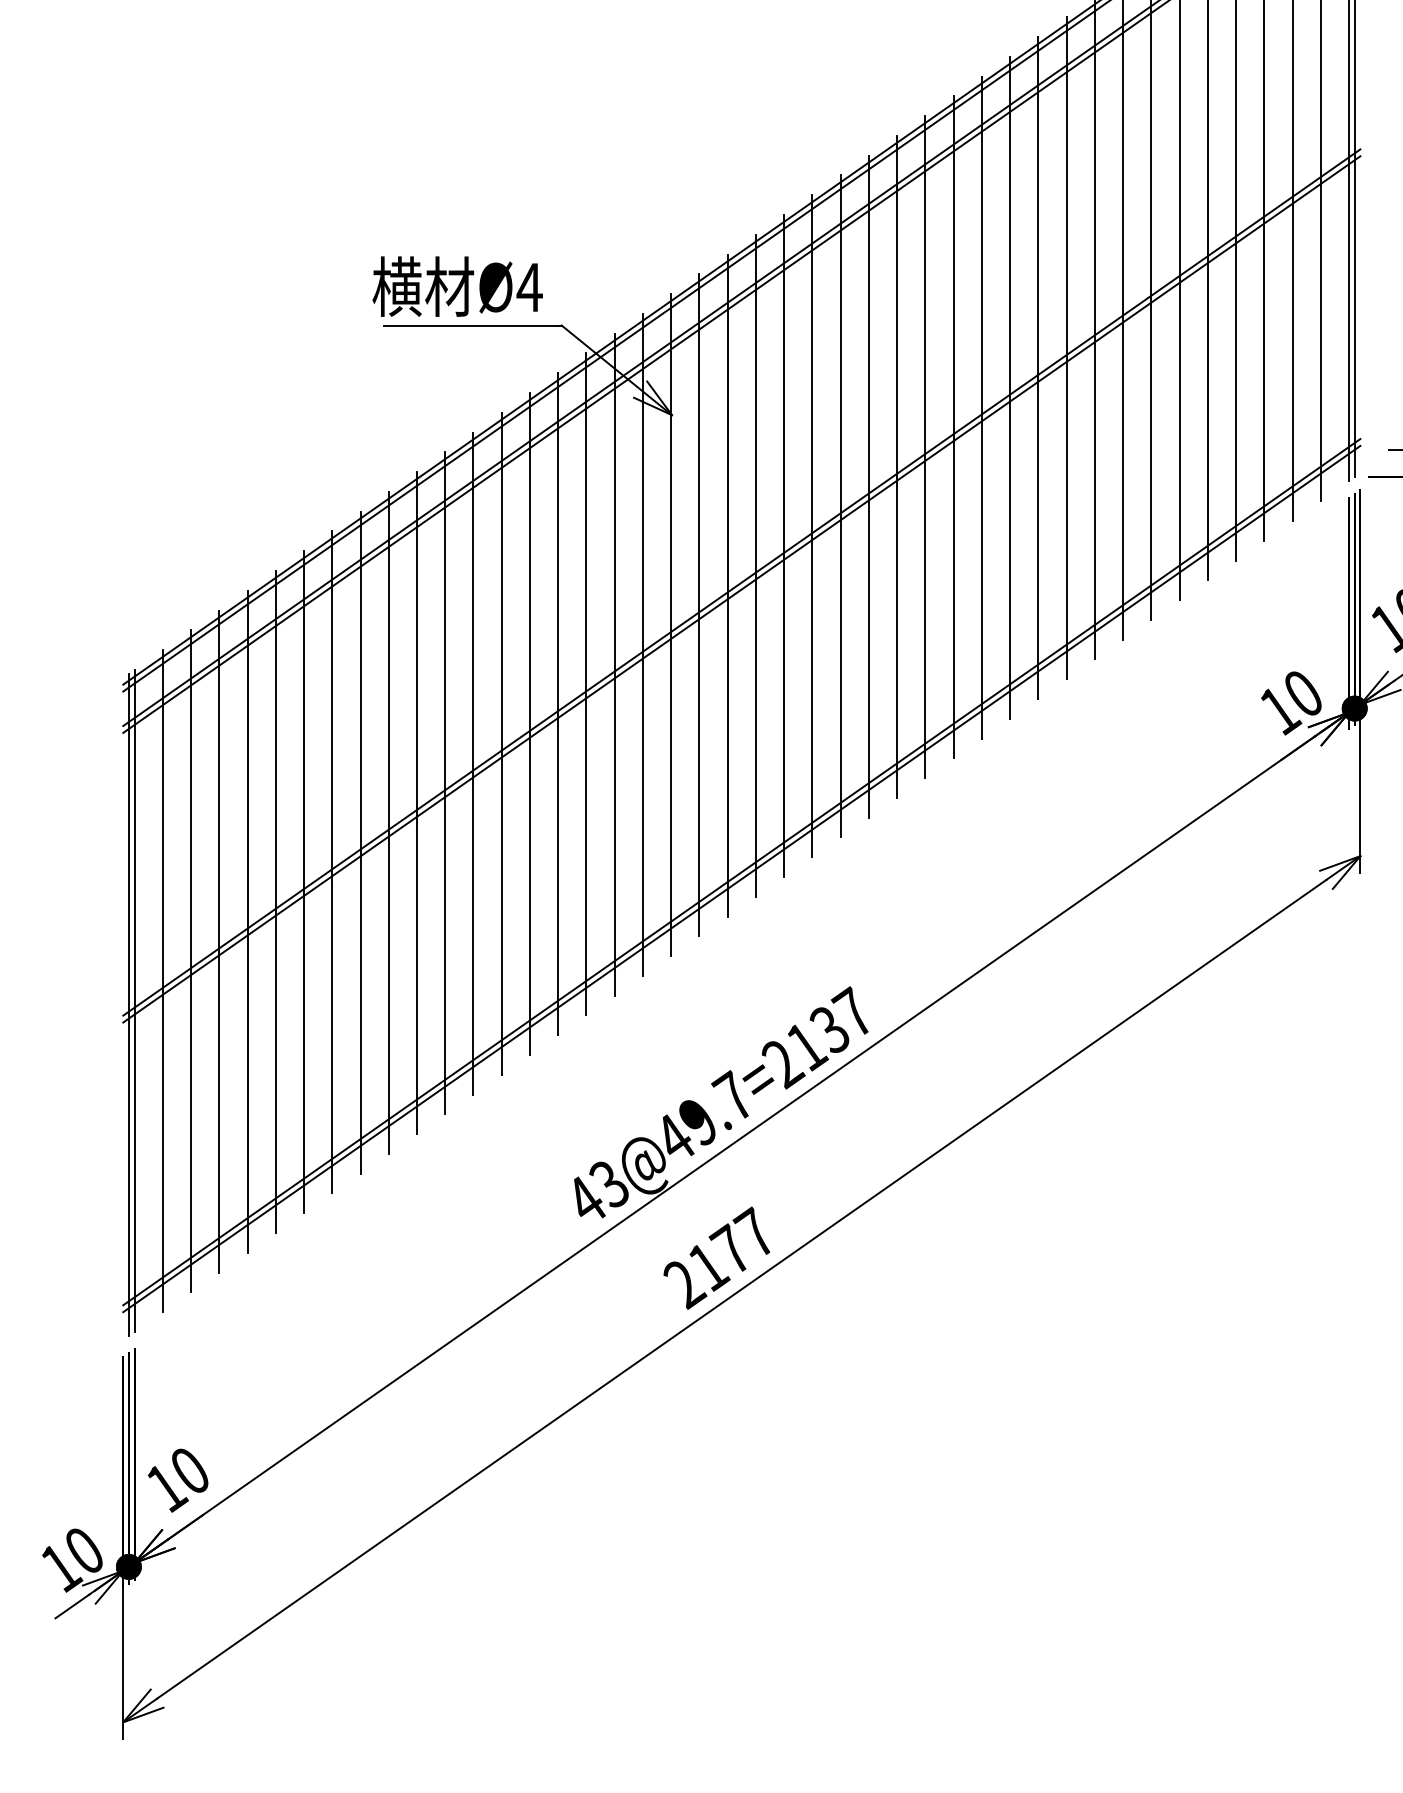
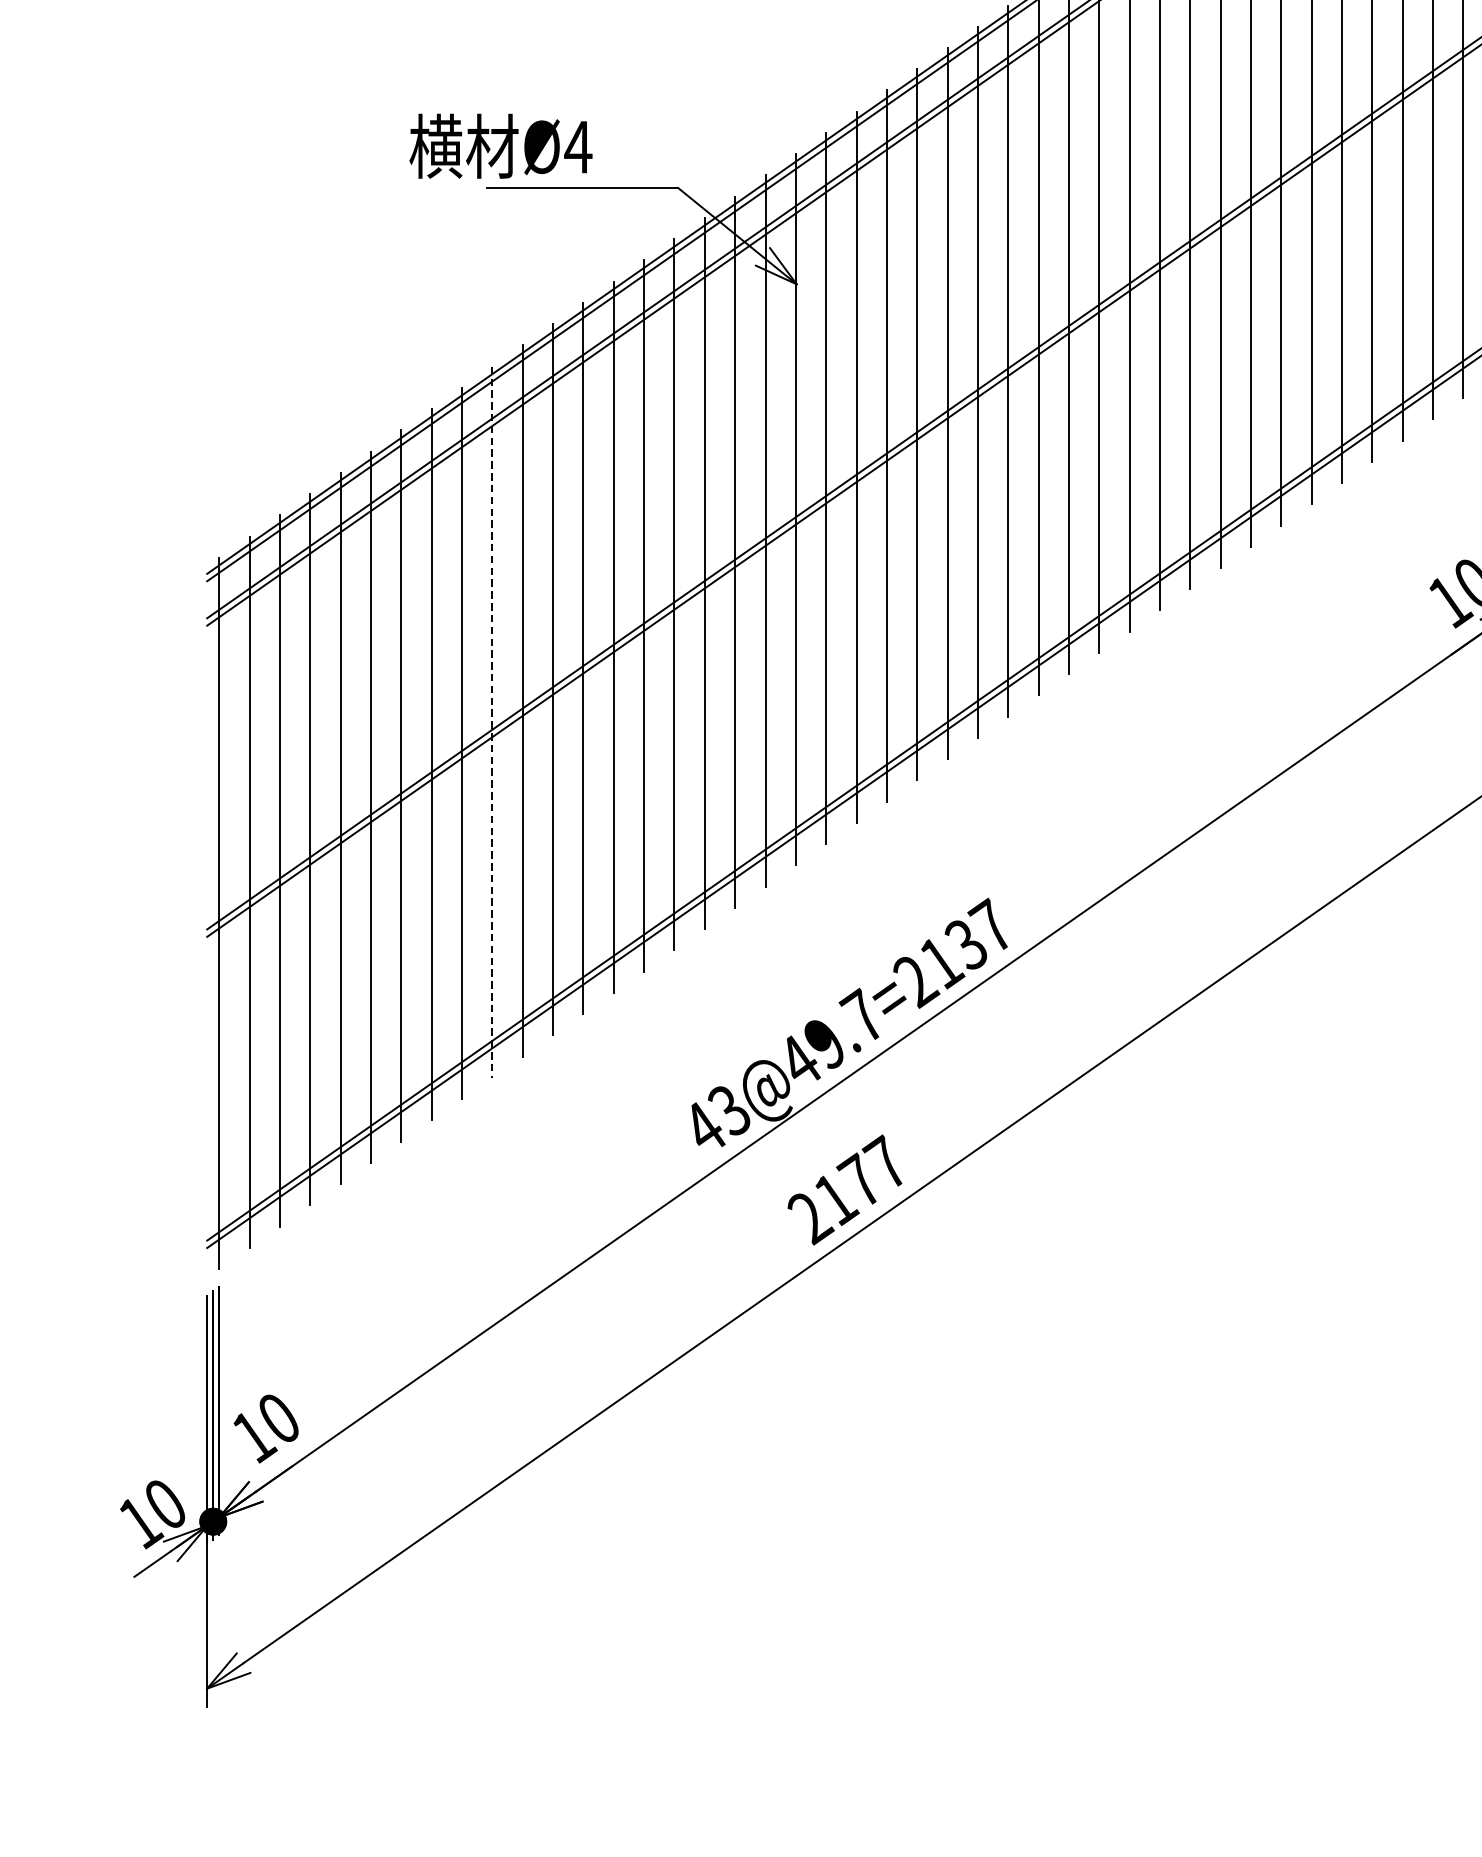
text: (457, 286) -> (500, 146), moved
line: (388, 823) -> (492, 723), solid -> dashed
line: (128, 1004) -> (212, 917), removed

